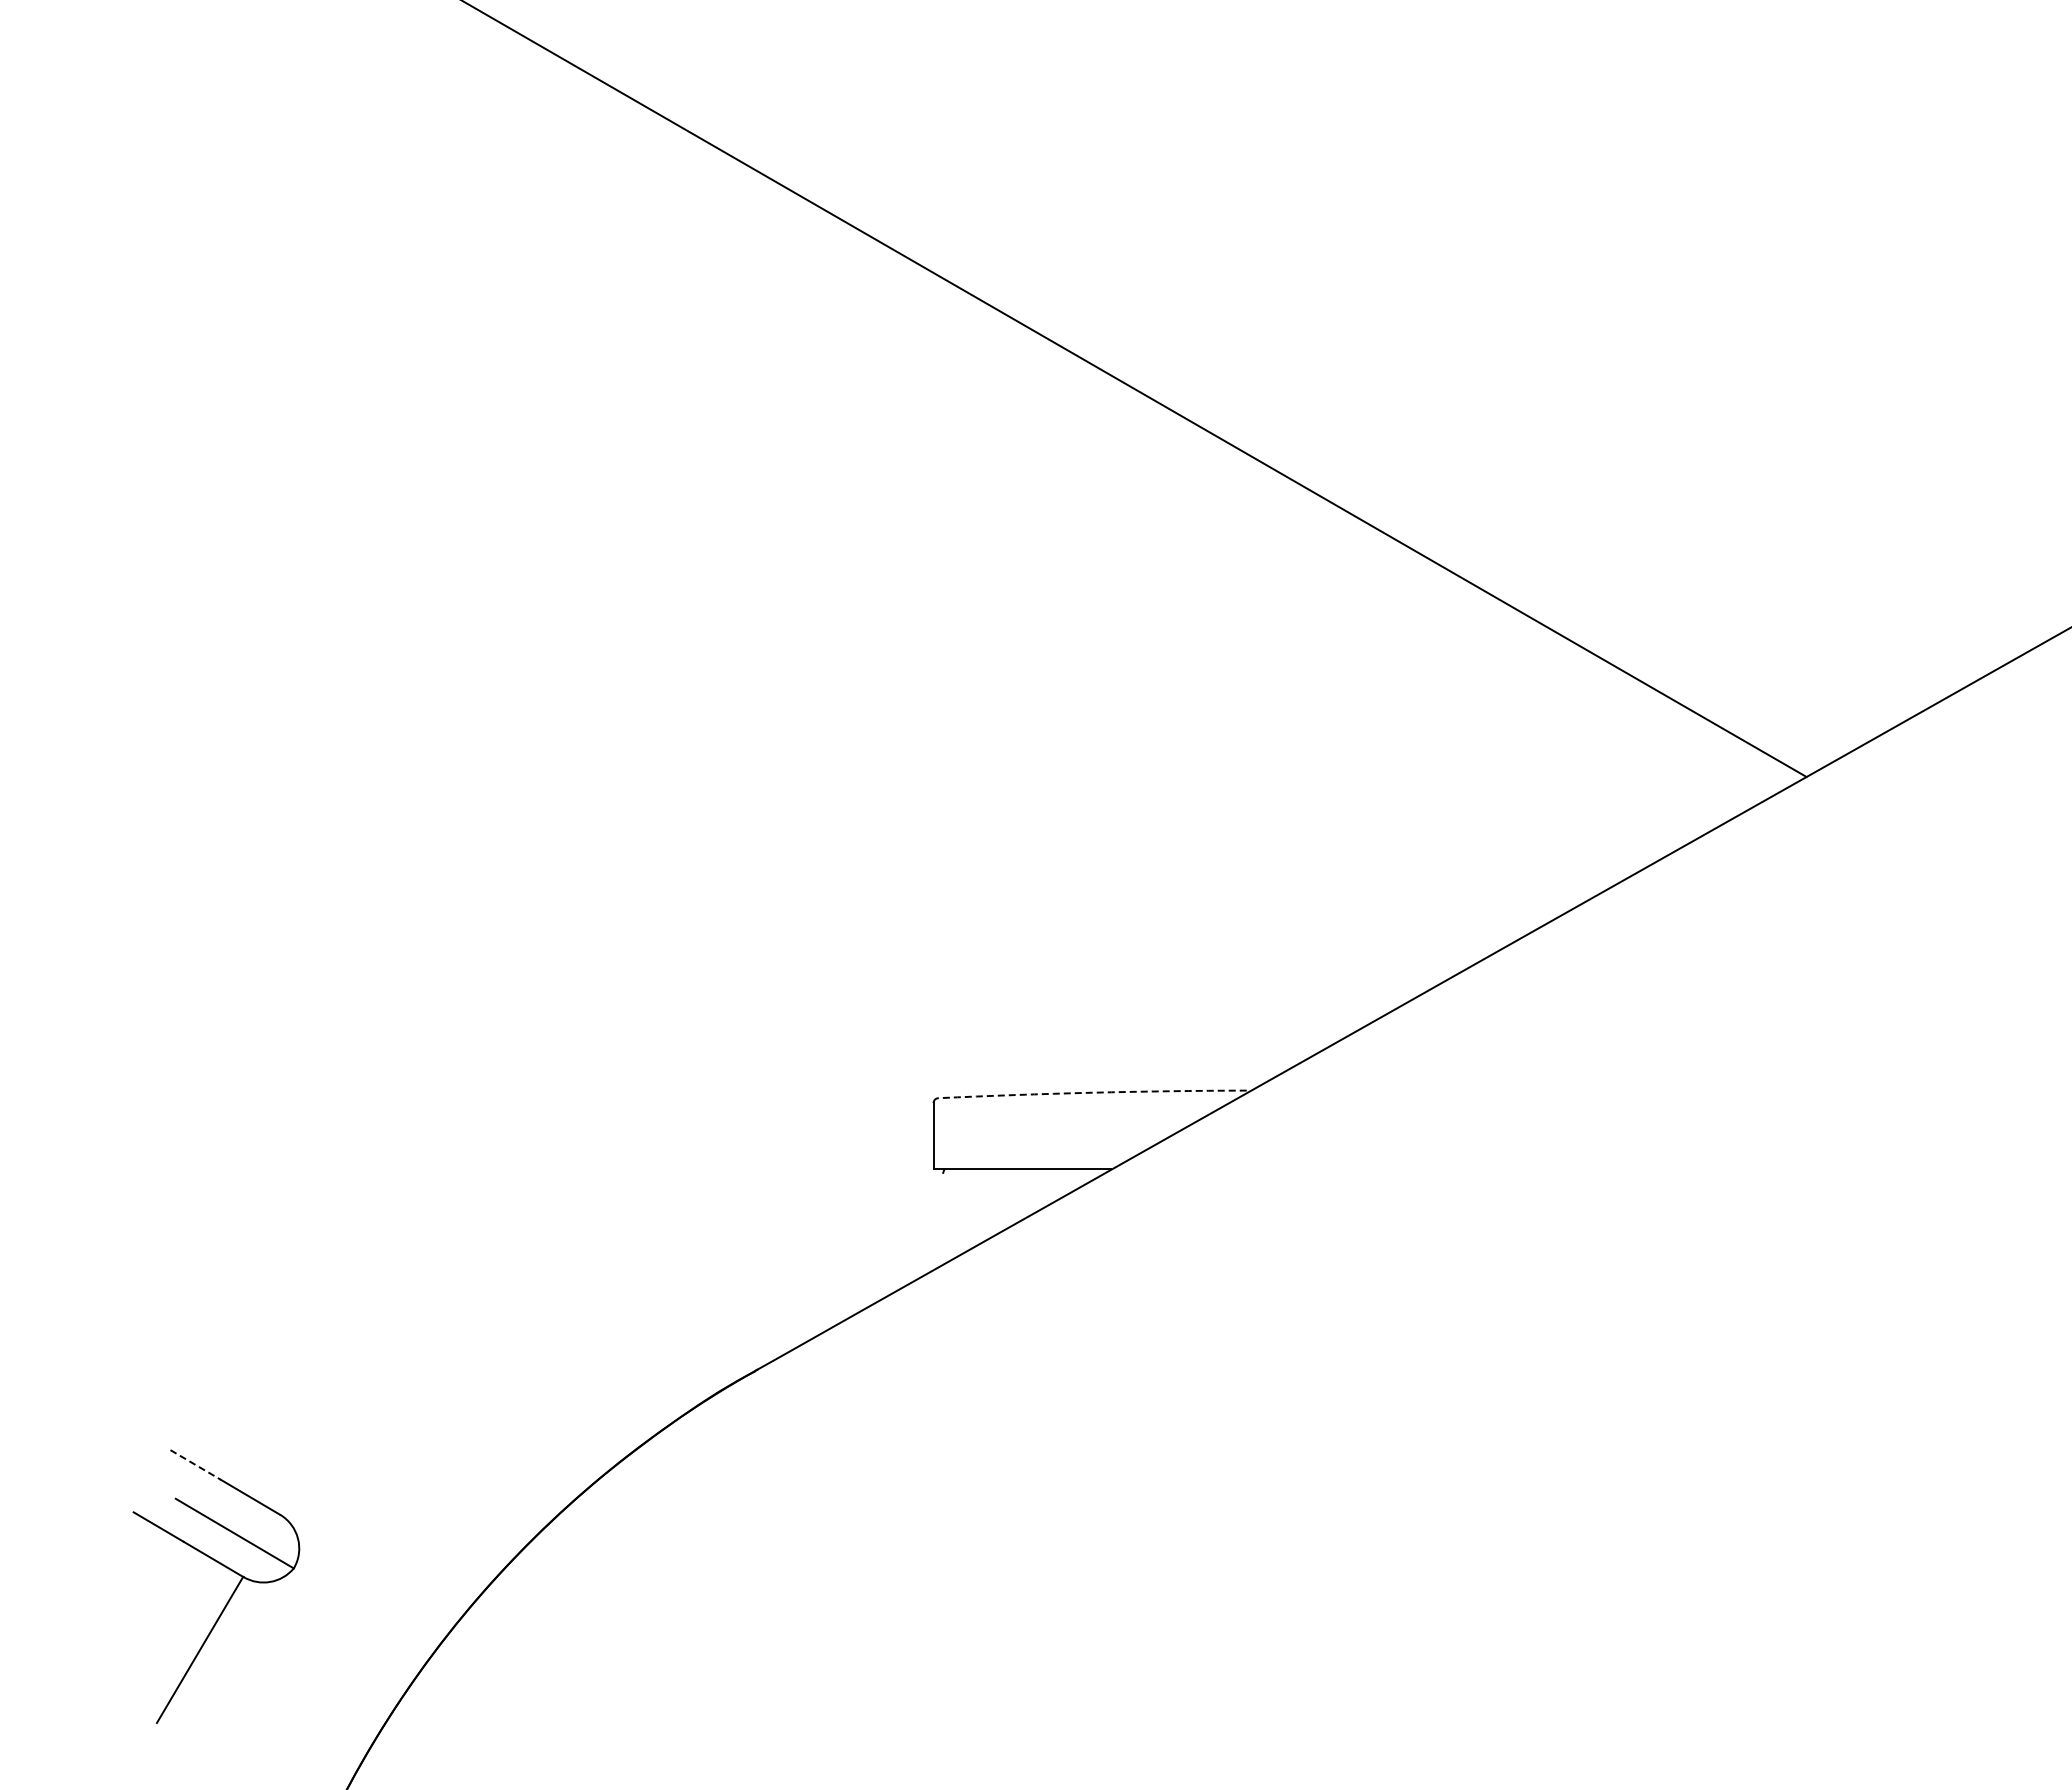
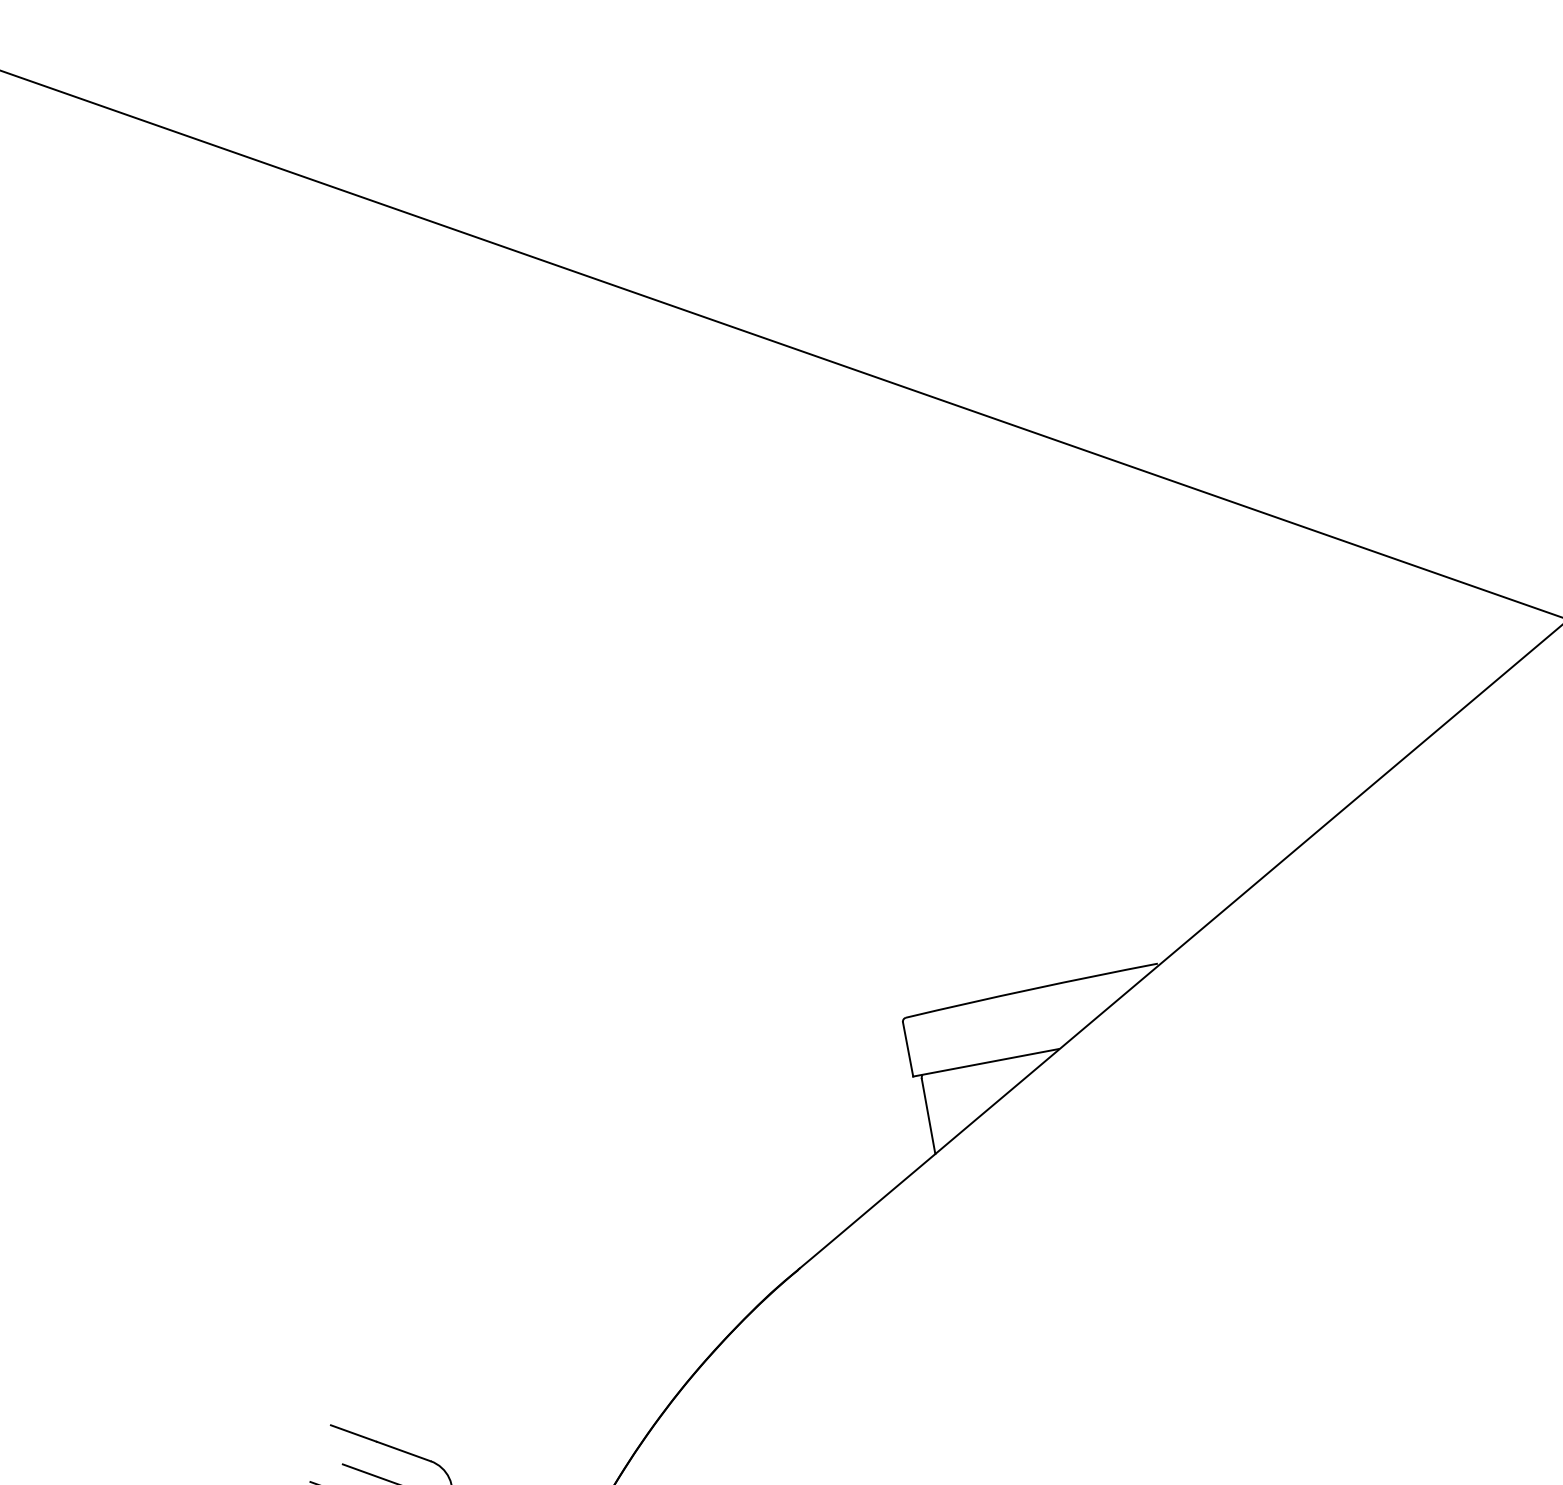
arc: (1092, 1092) -> (1031, 989), dashed -> solid
line: (942, 1219) -> (928, 1116), added
line: (196, 1465) -> (354, 1433), dashed -> solid

